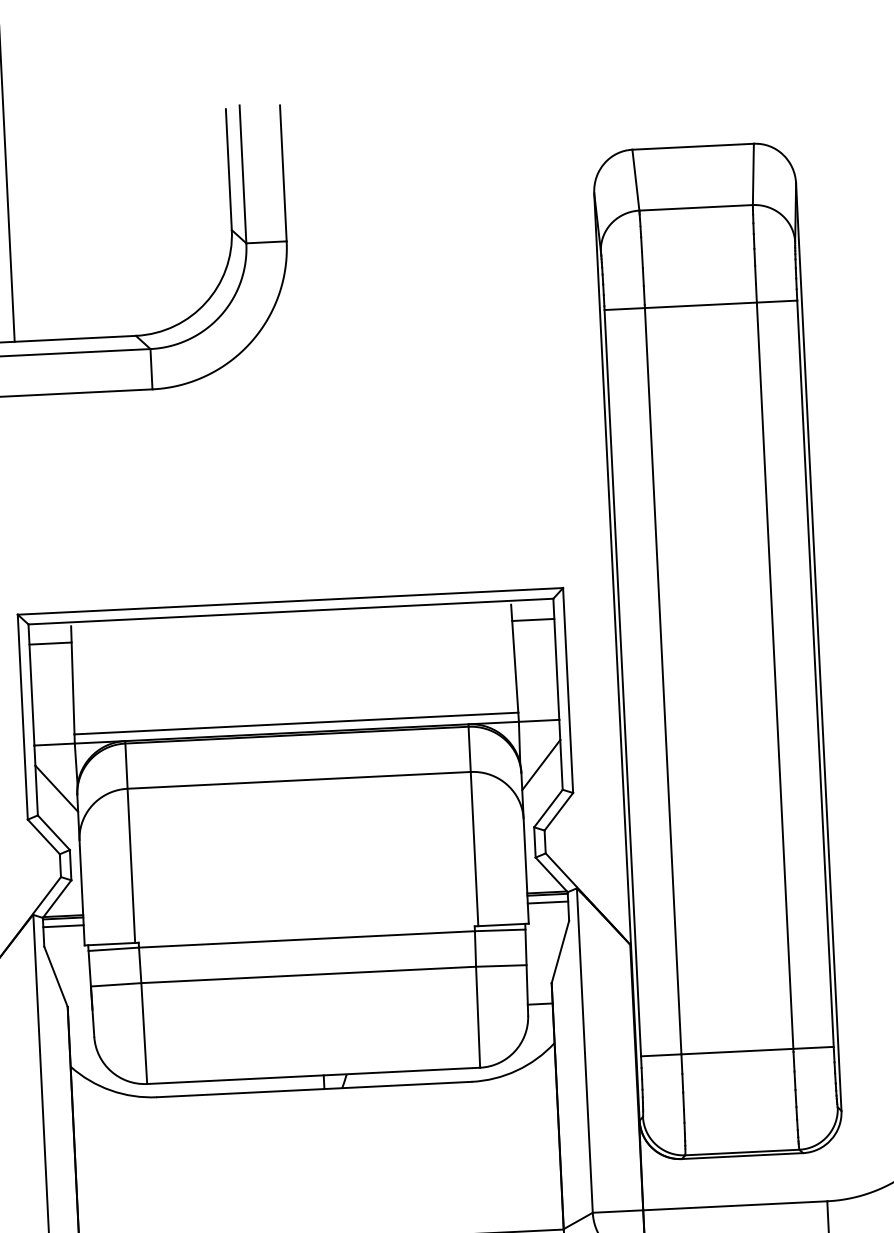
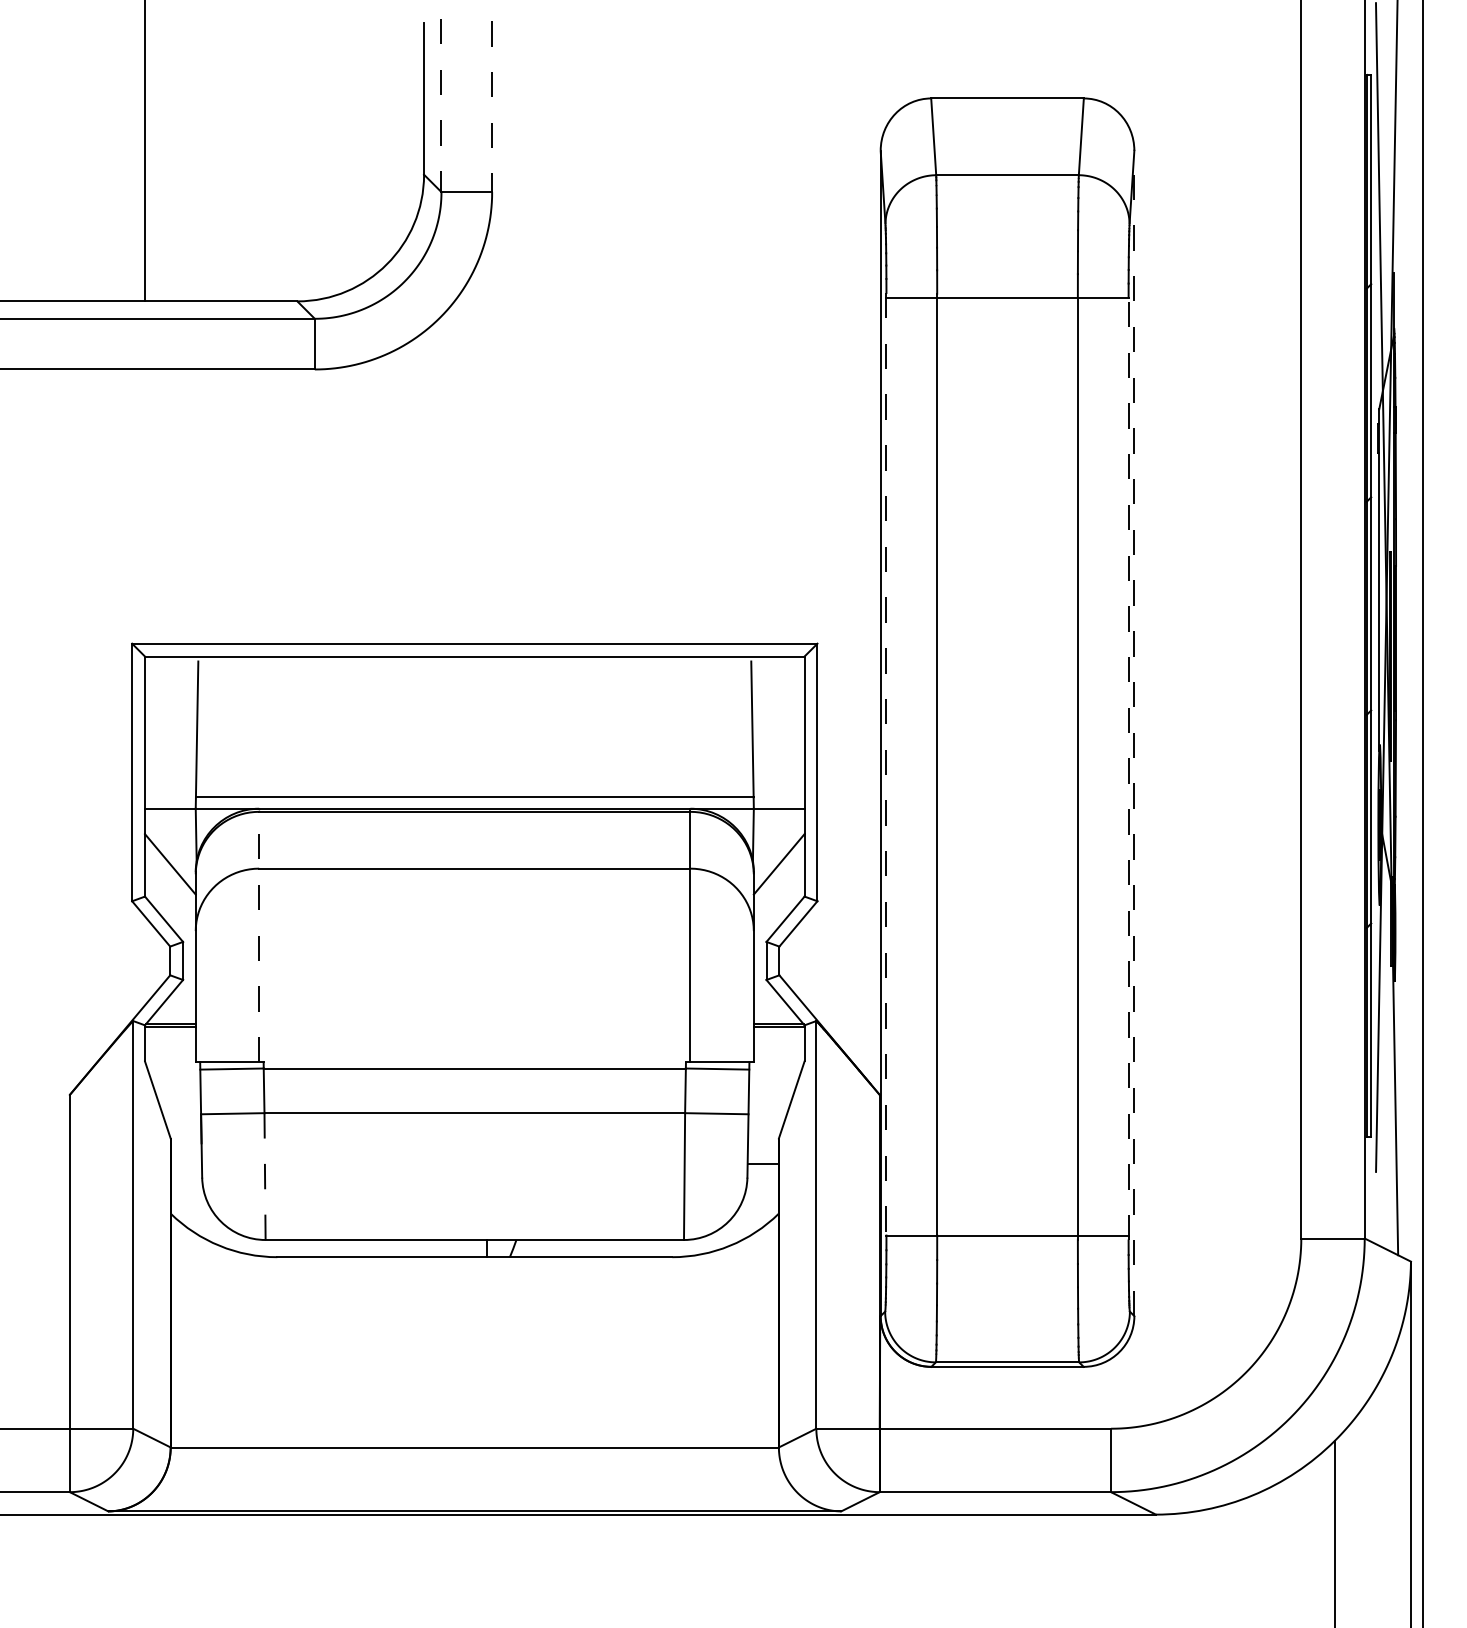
line: (283, 173) -> (492, 107), solid -> dashed
line: (243, 174) -> (441, 105), solid -> dashed
line: (532, 619) -> (777, 681), removed
line: (50, 643) -> (171, 681), removed
line: (818, 647) -> (1134, 733), solid -> dashed
line: (815, 675) -> (1128, 768), solid -> dashed
line: (622, 681) -> (886, 764), solid -> dashed
line: (130, 841) -> (259, 935), solid -> dashed
line: (547, 902) -> (778, 1037), removed
line: (63, 926) -> (170, 1037), removed
line: (144, 1033) -> (265, 1176), solid -> dashed

